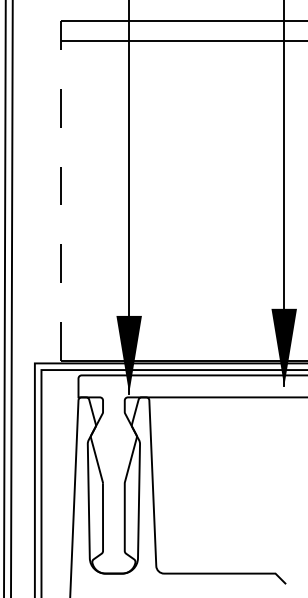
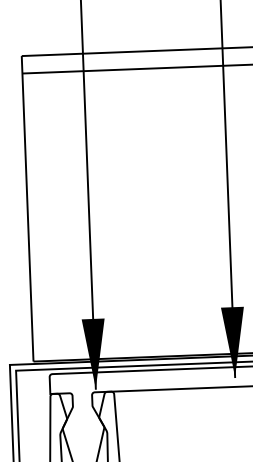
line: (61, 190) -> (27, 208), dashed -> solid

